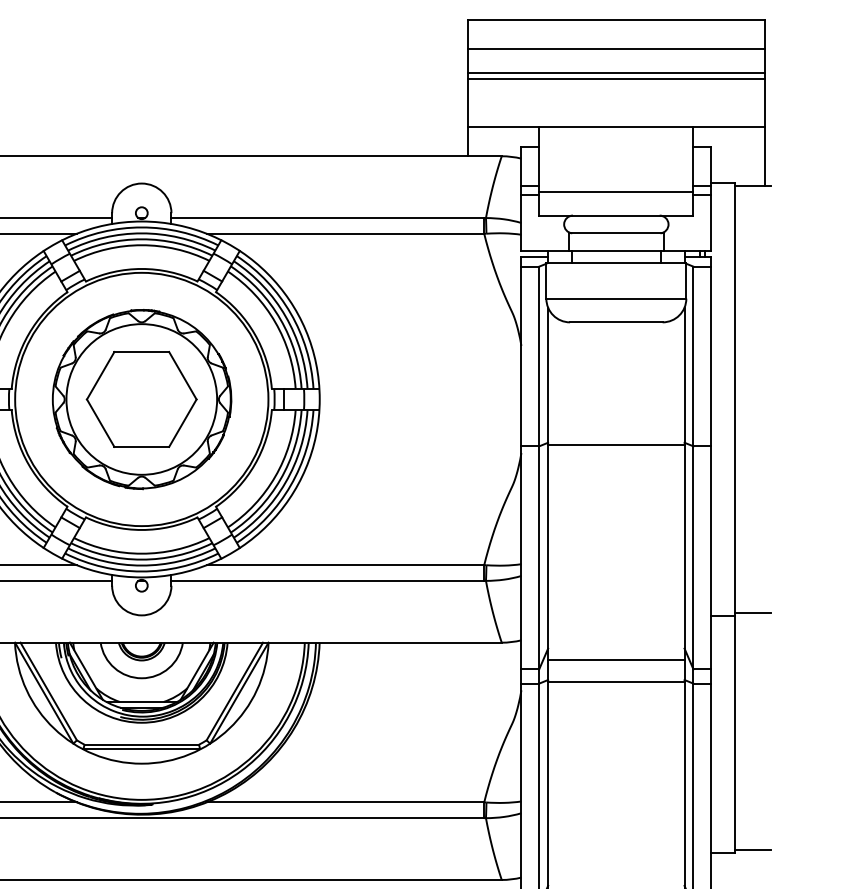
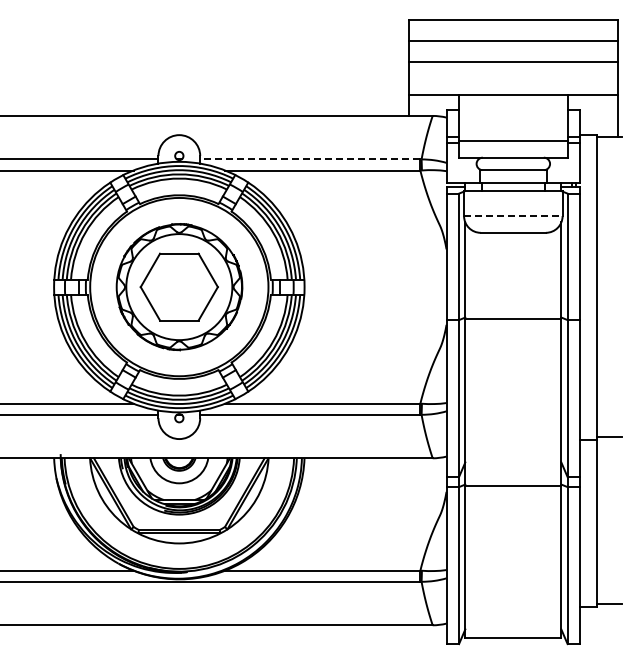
line: (615, 73) -> (512, 57), removed
line: (326, 218) -> (309, 159), solid -> dashed
line: (616, 299) -> (513, 216), solid -> dashed
line: (616, 660) -> (513, 470), removed

